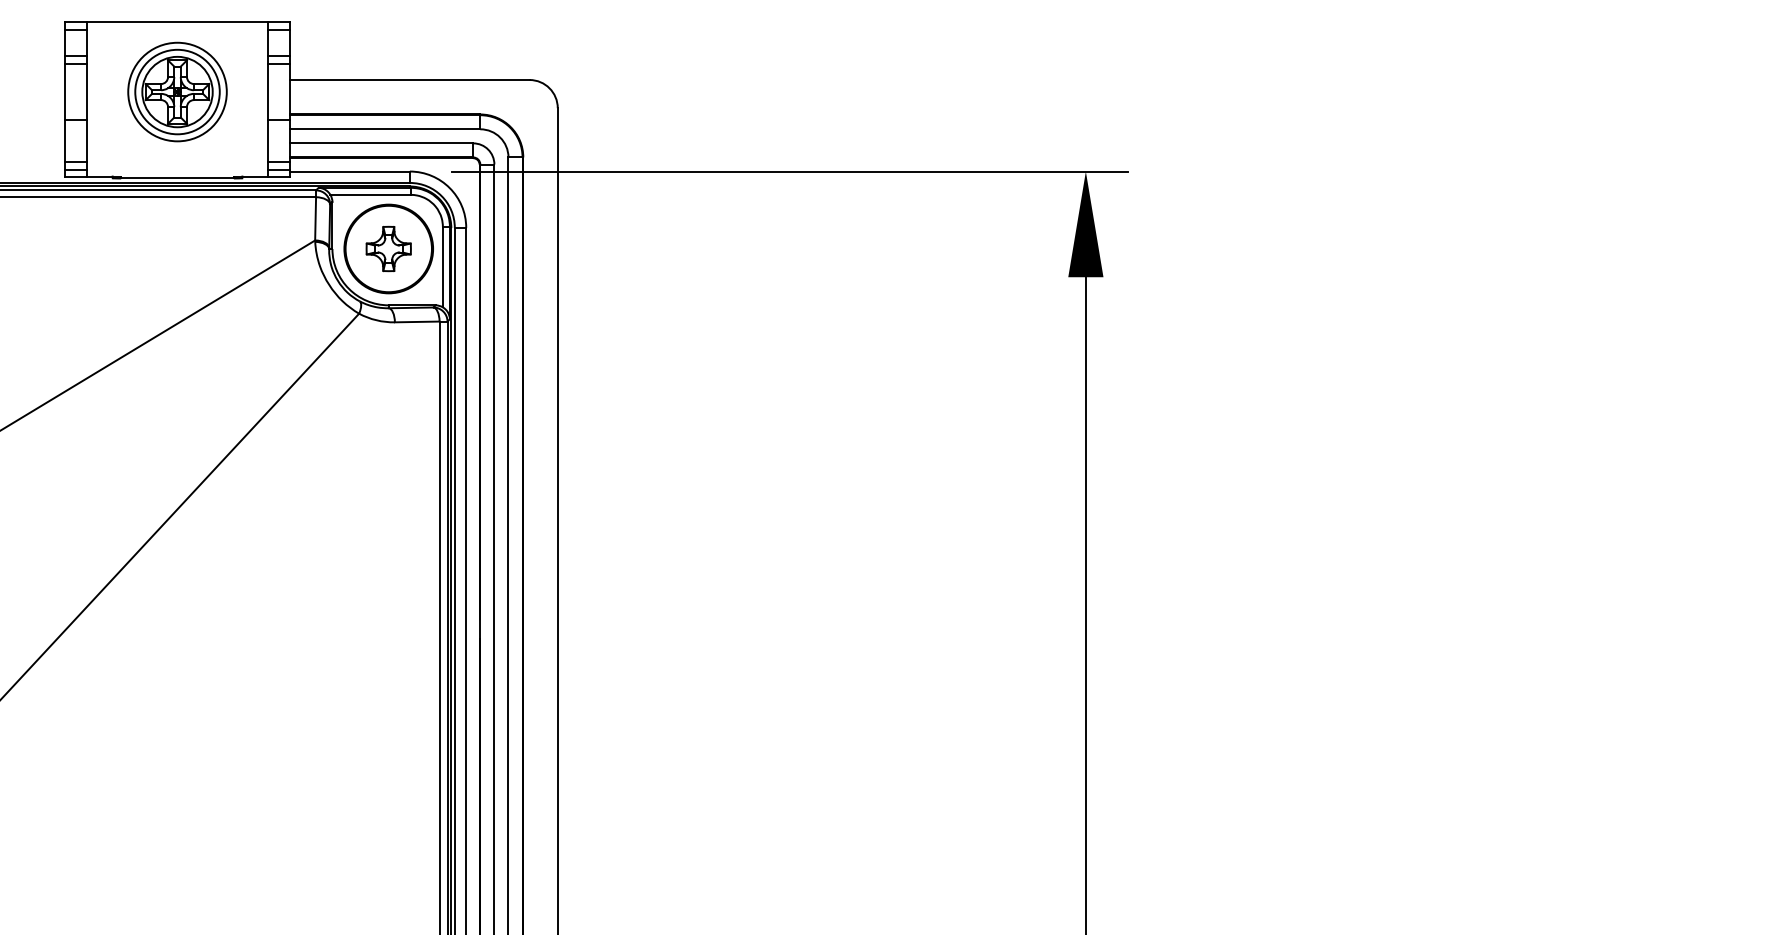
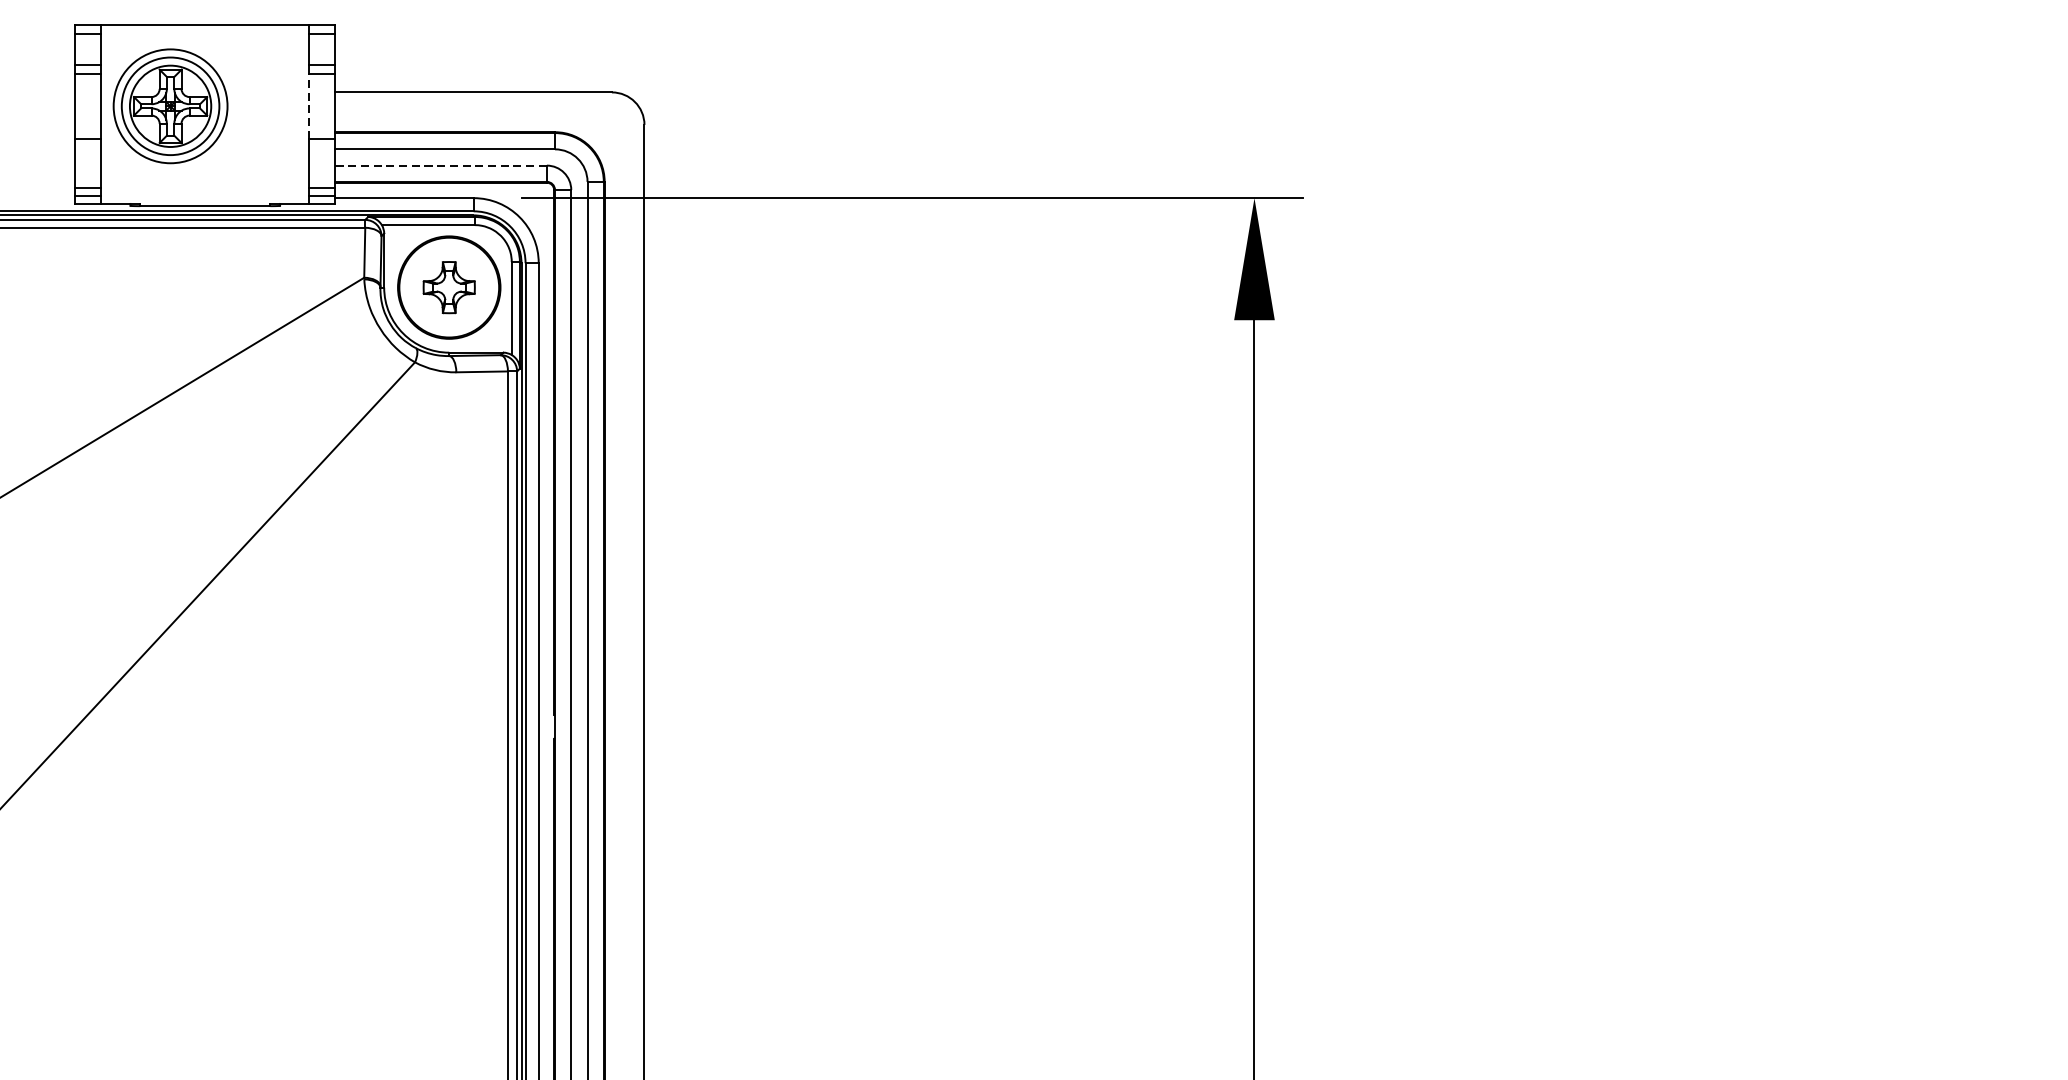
part: (177, 91) -> (170, 105), moved
line: (267, 91) -> (309, 105), solid -> dashed
line: (381, 143) -> (440, 165), solid -> dashed

